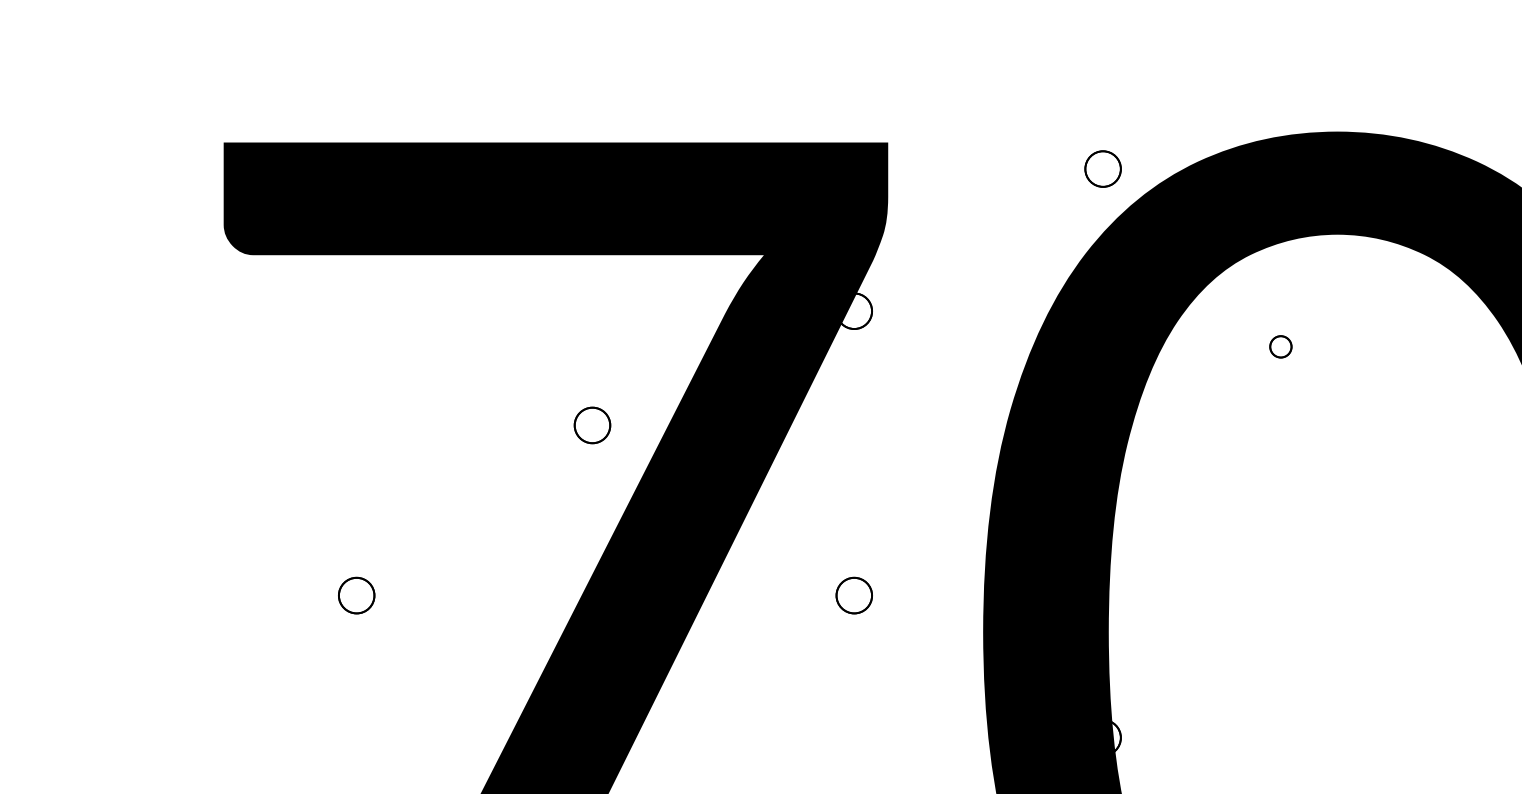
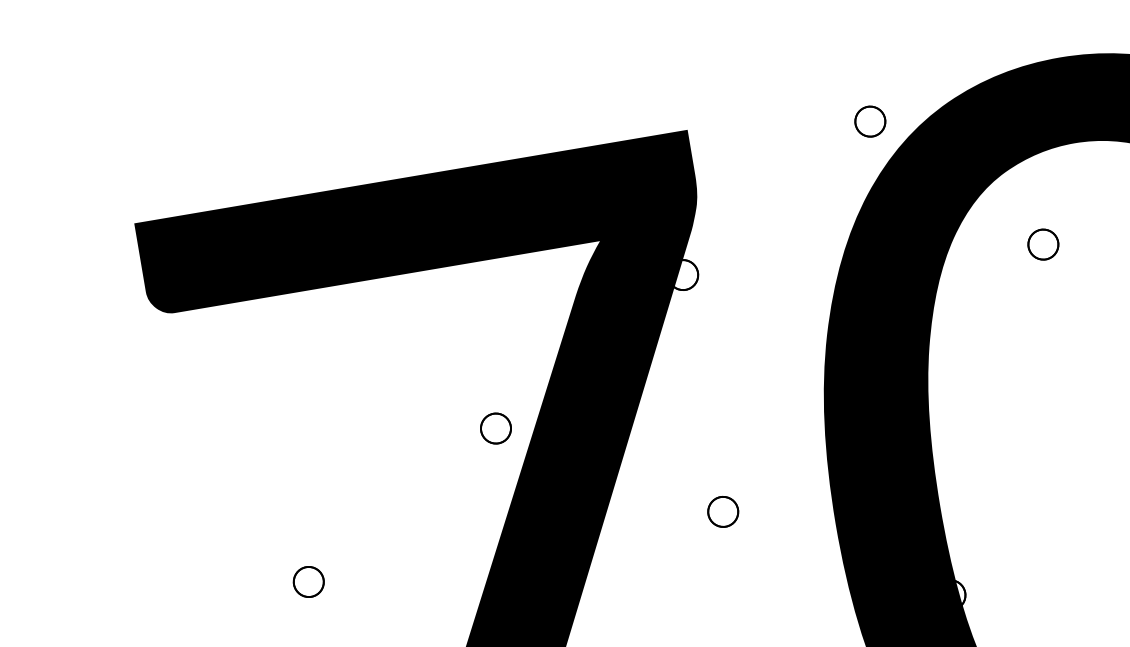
part: (1280, 346) -> (1043, 244), size x1.67
part: (592, 425) -> (496, 428), moved

